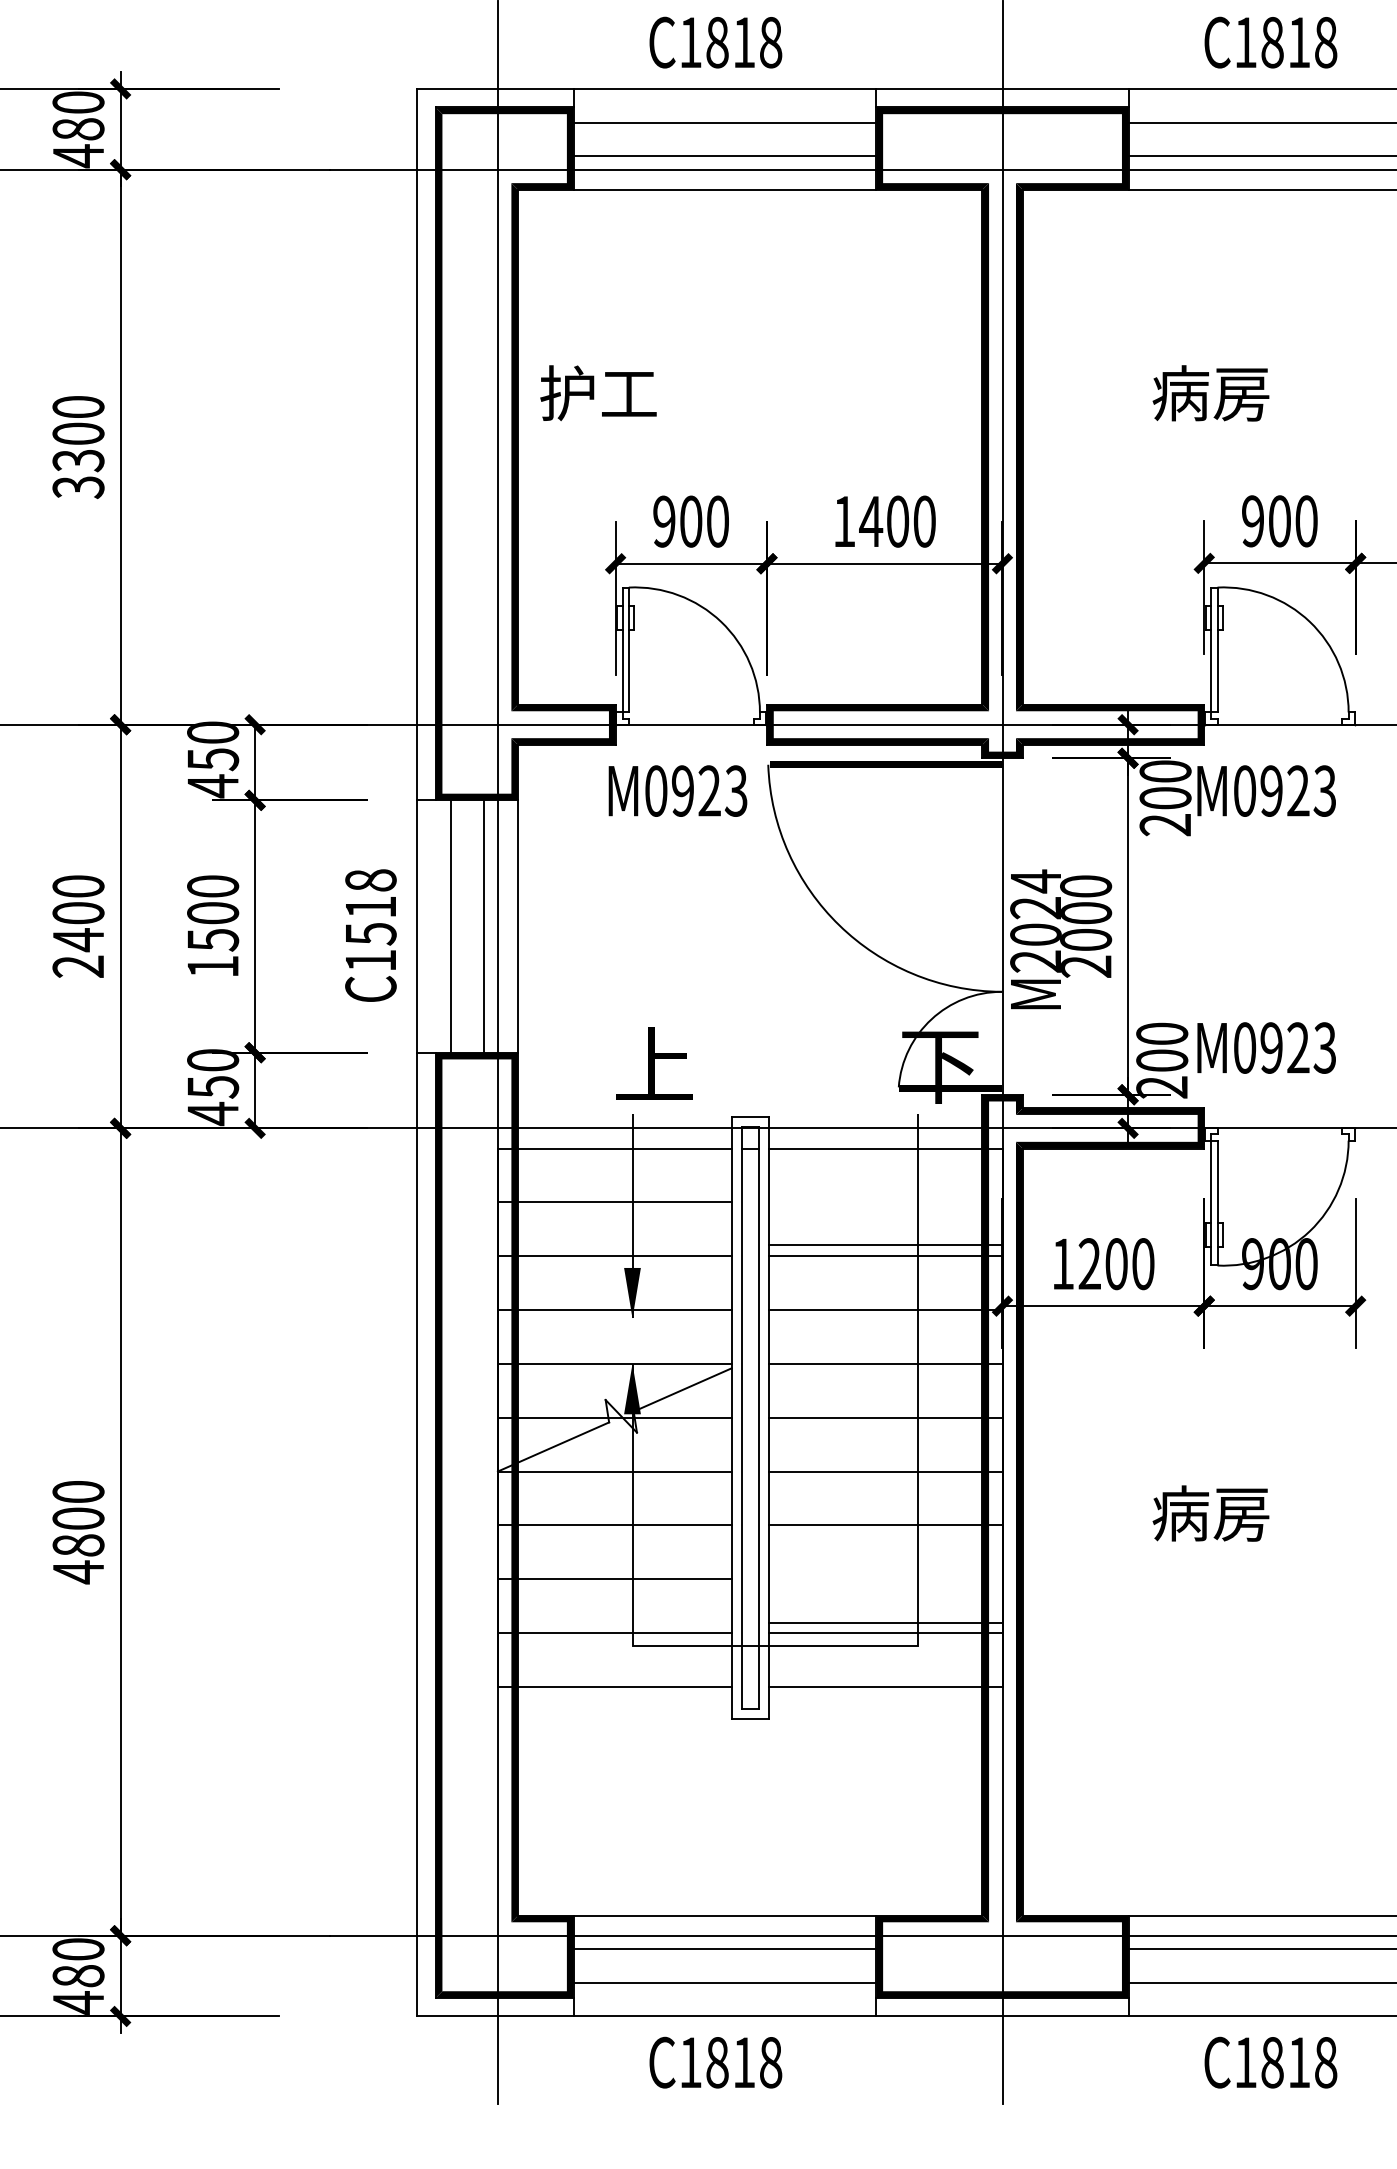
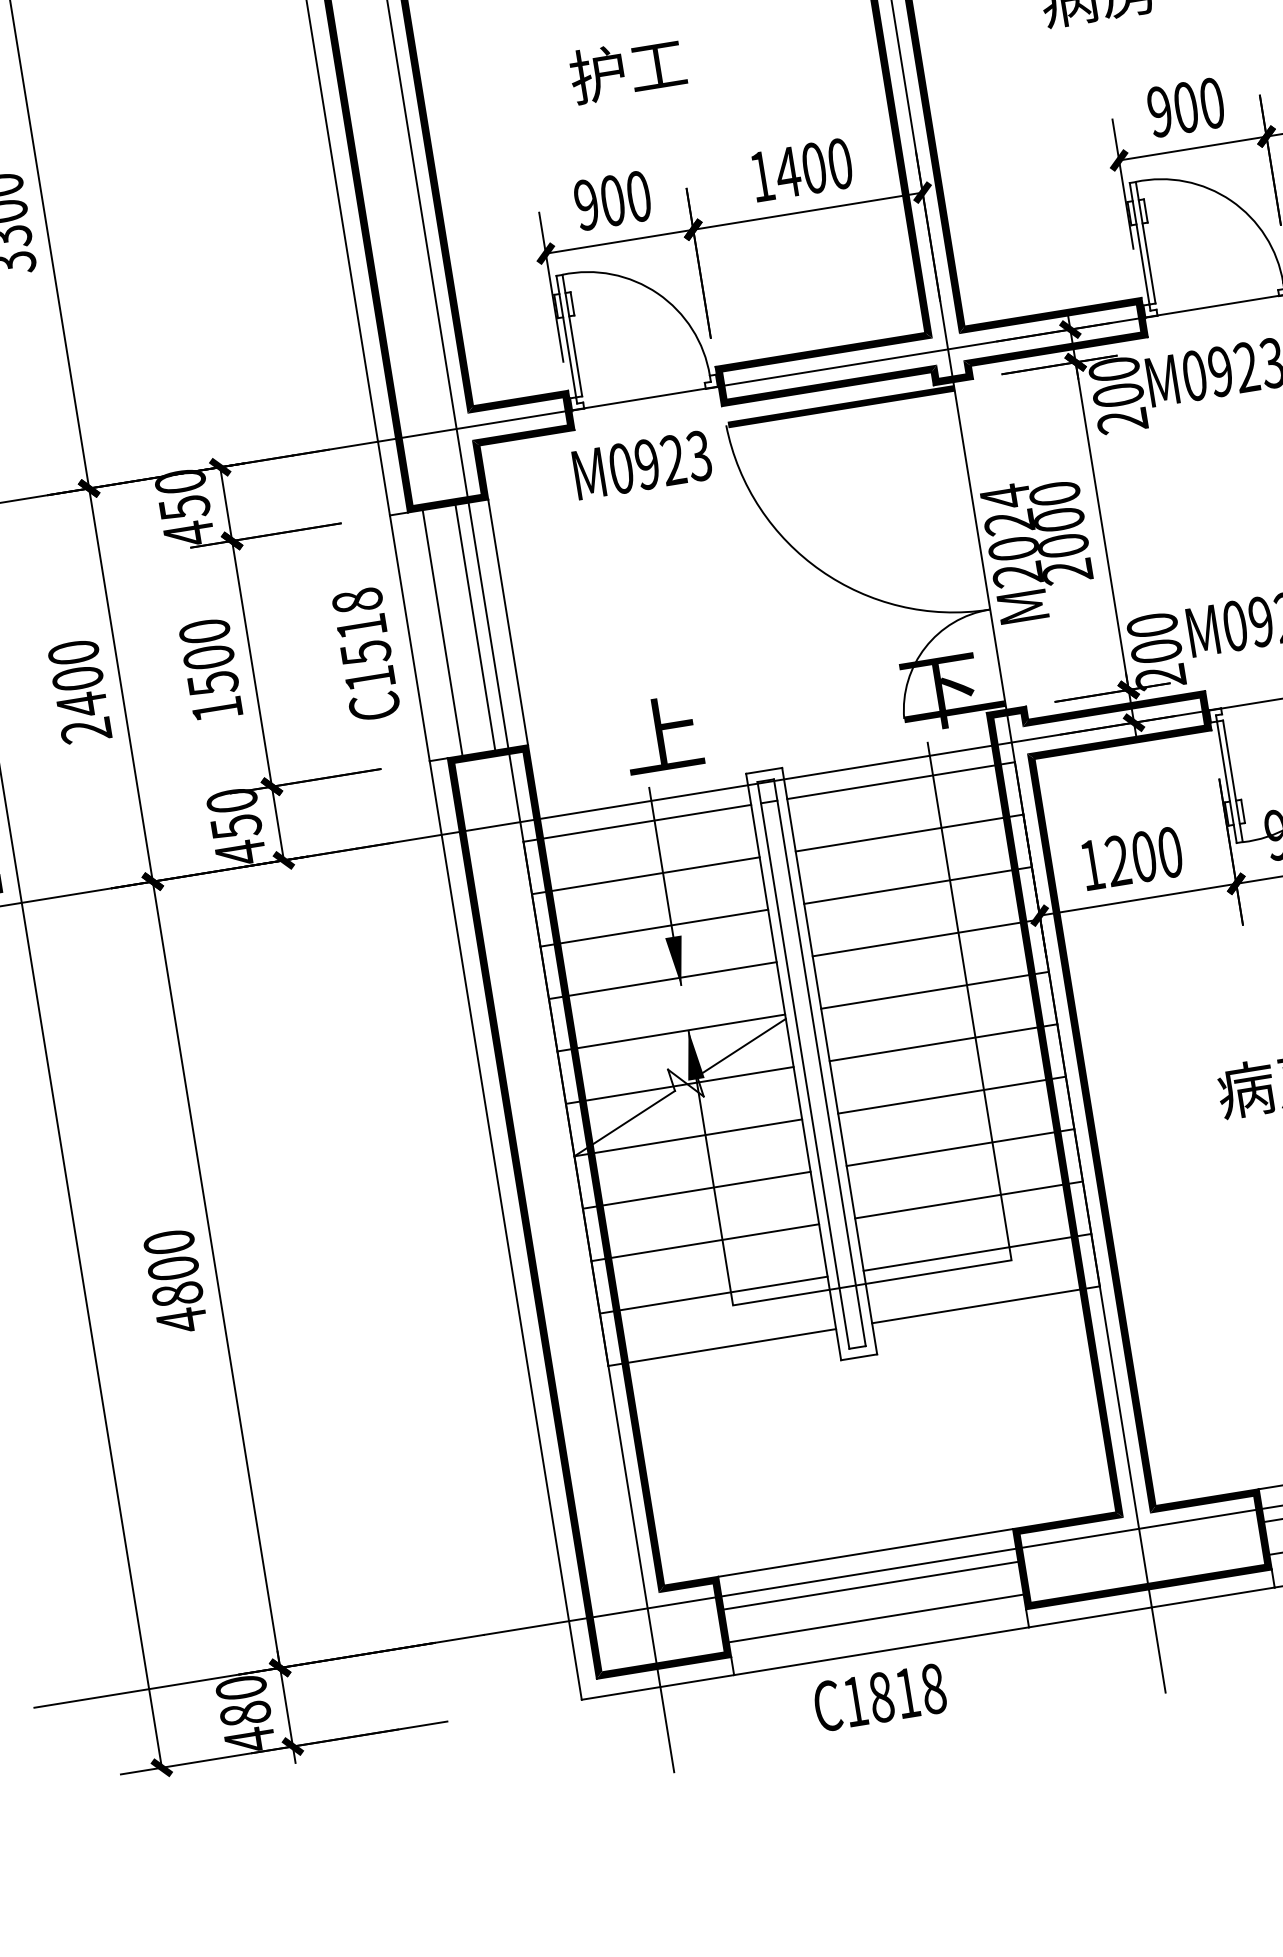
text: (598, 393) -> (627, 70), moved
line: (885, 1245) -> (909, 833), moved
line: (885, 1623) -> (968, 1200), moved

